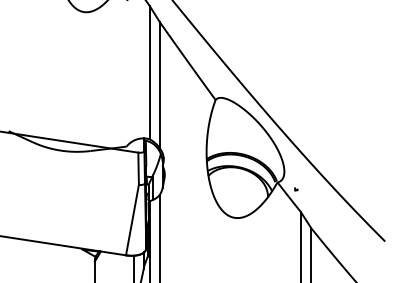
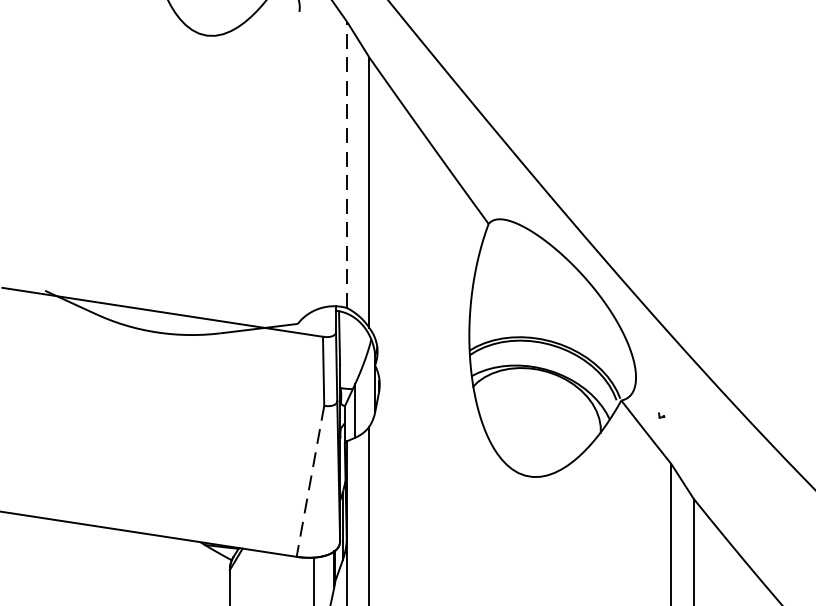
line: (149, 72) -> (346, 164), solid -> dashed
line: (132, 220) -> (310, 482), solid -> dashed

